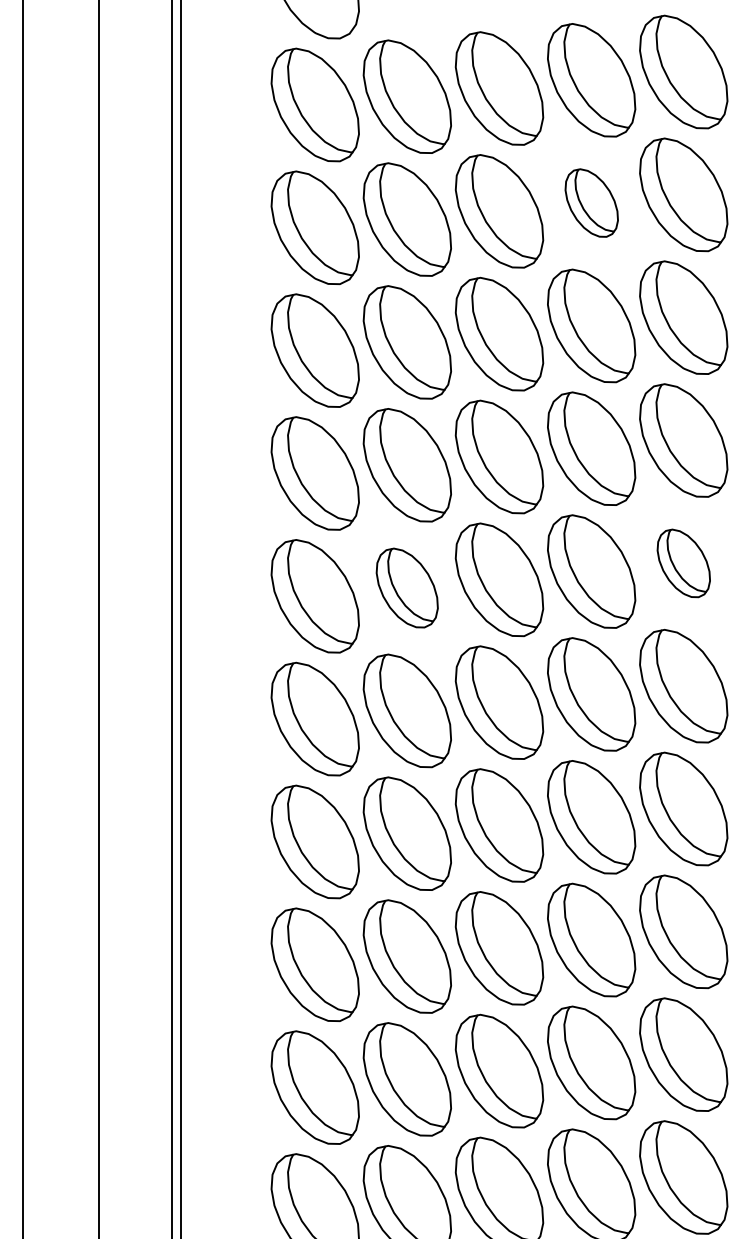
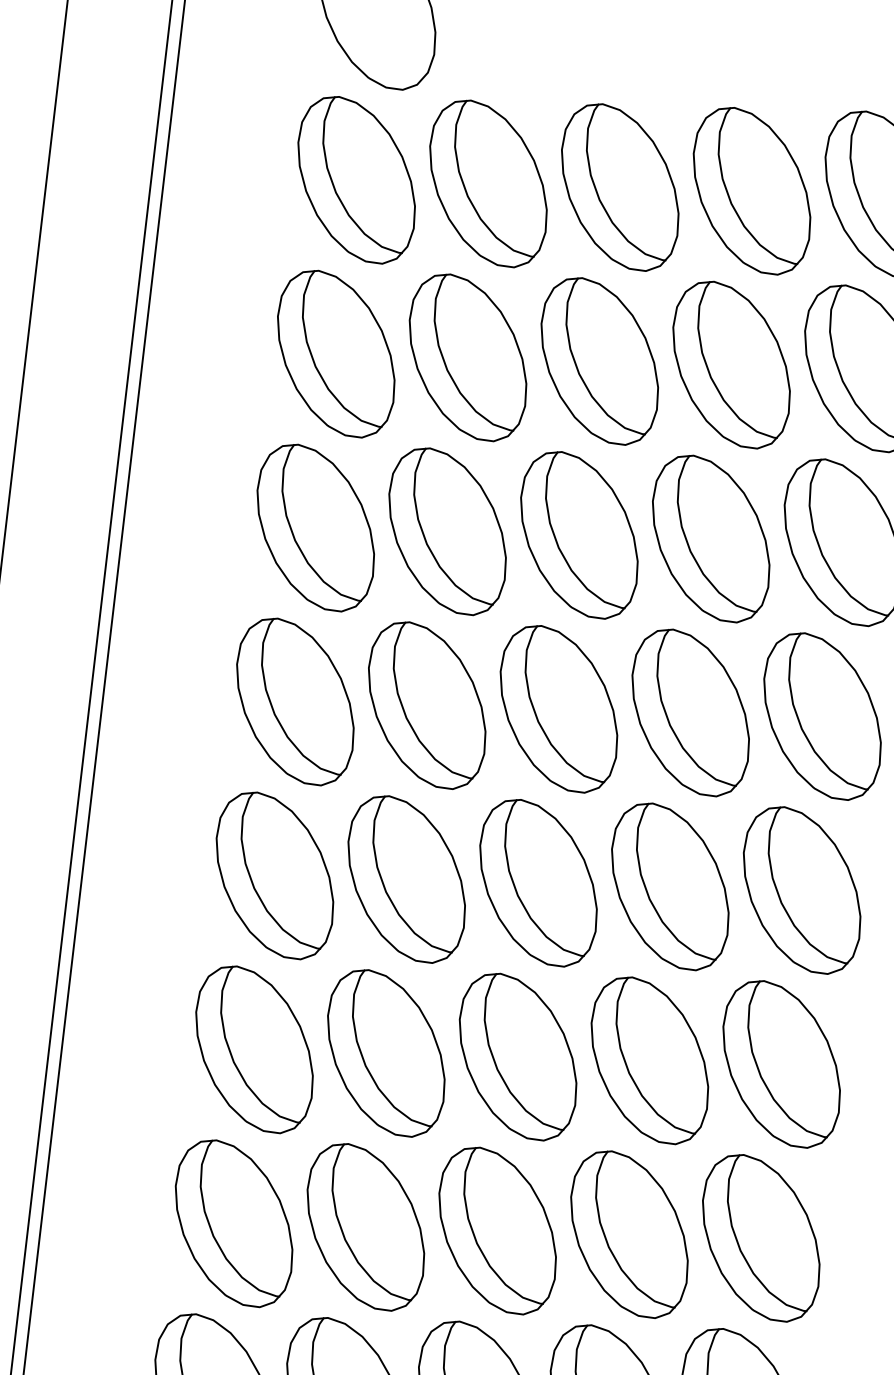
part: (591, 202) -> (731, 363), size x1.67
part: (683, 563) -> (801, 890), size x1.67
part: (406, 587) -> (405, 878), size x1.43

